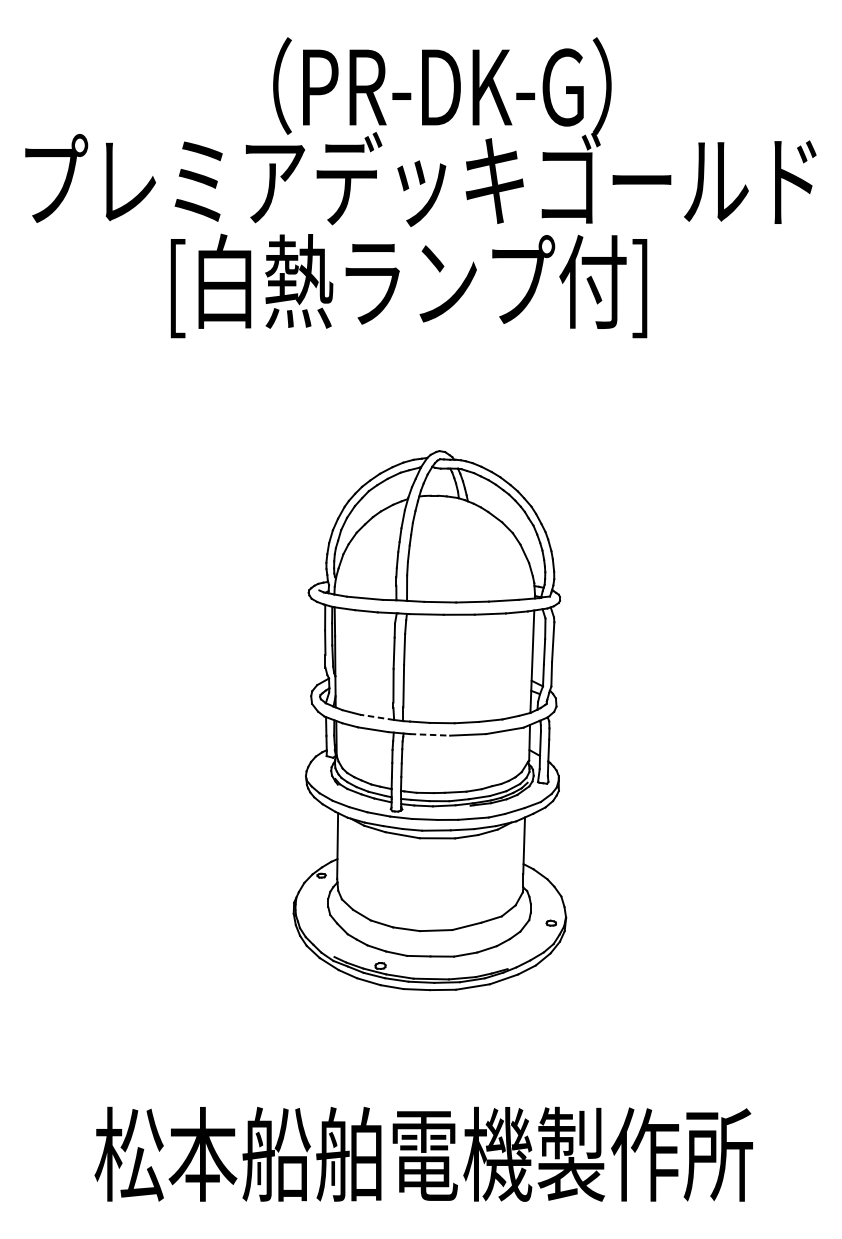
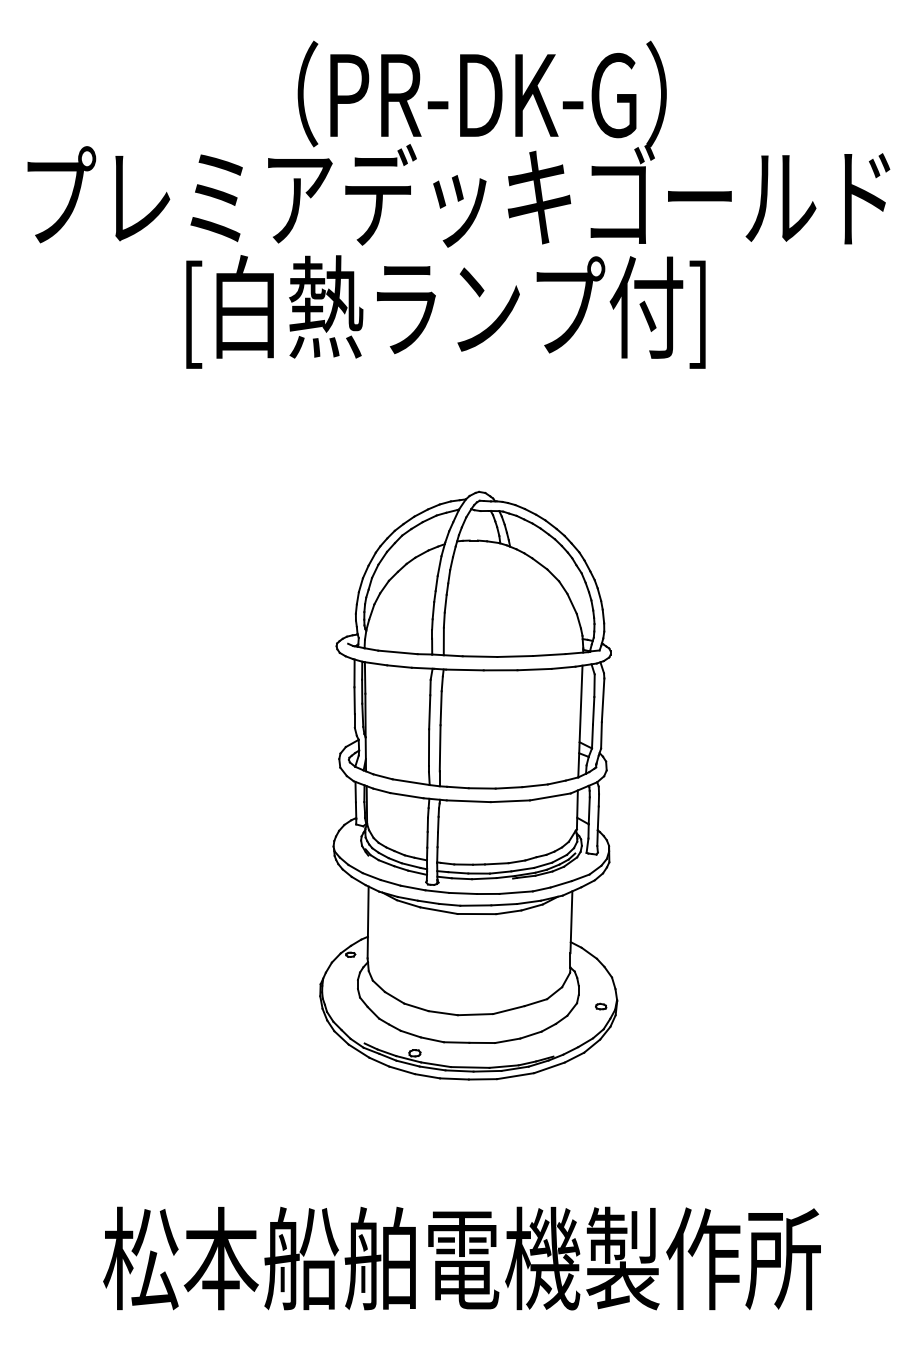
line: (377, 717) -> (411, 782), dashed -> solid
line: (430, 735) -> (469, 801), dashed -> solid

